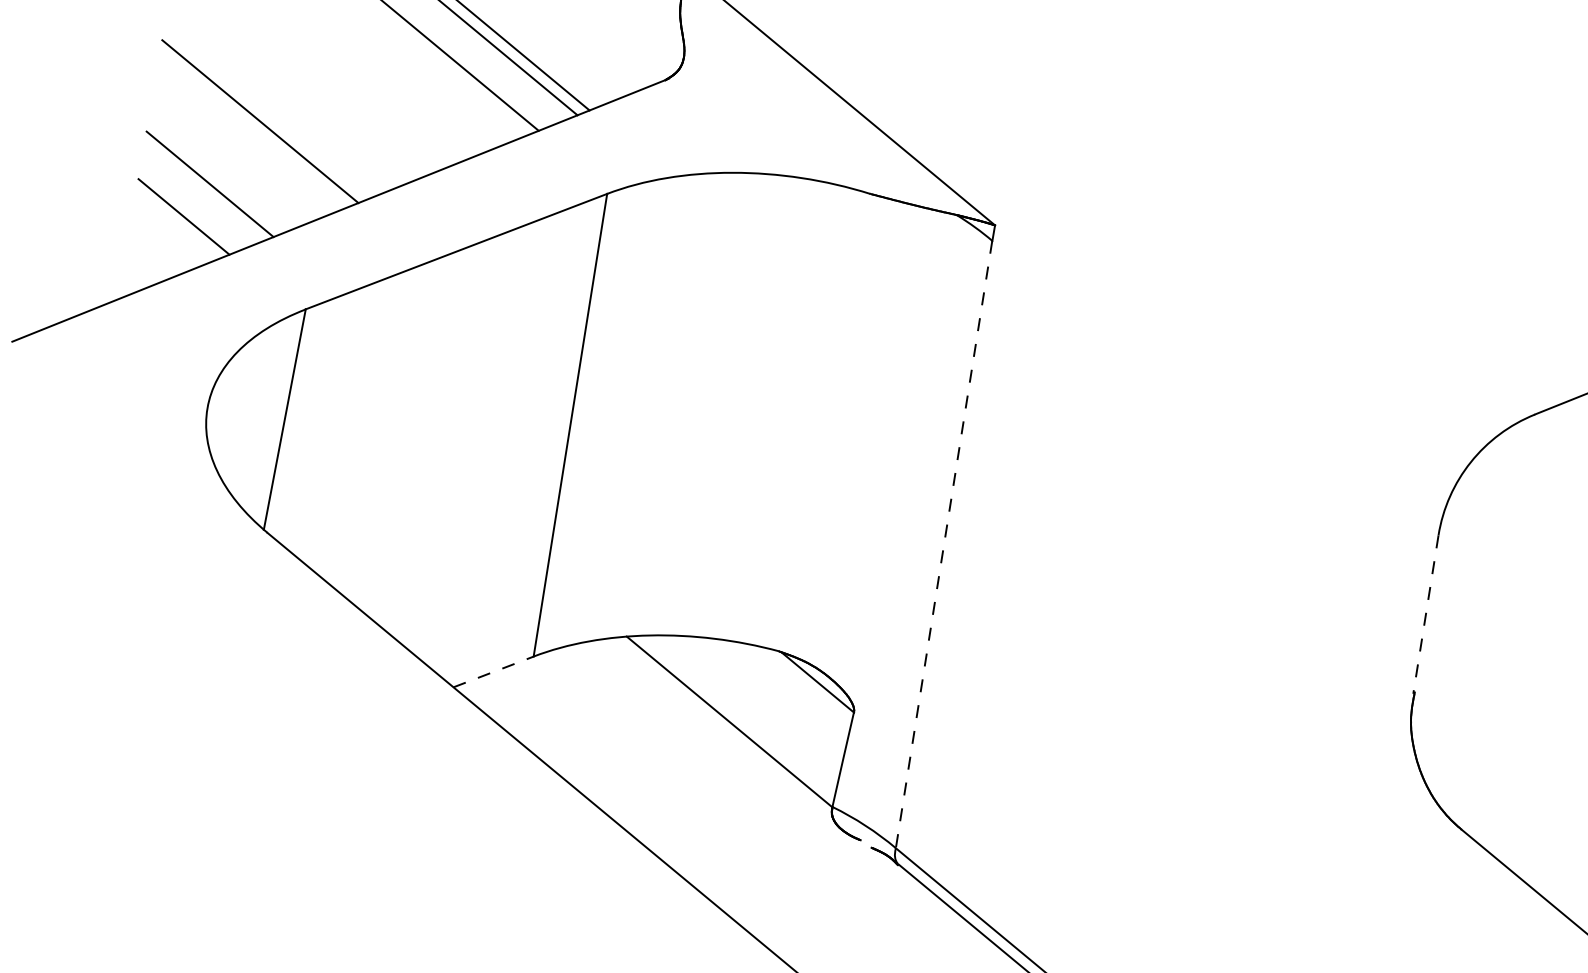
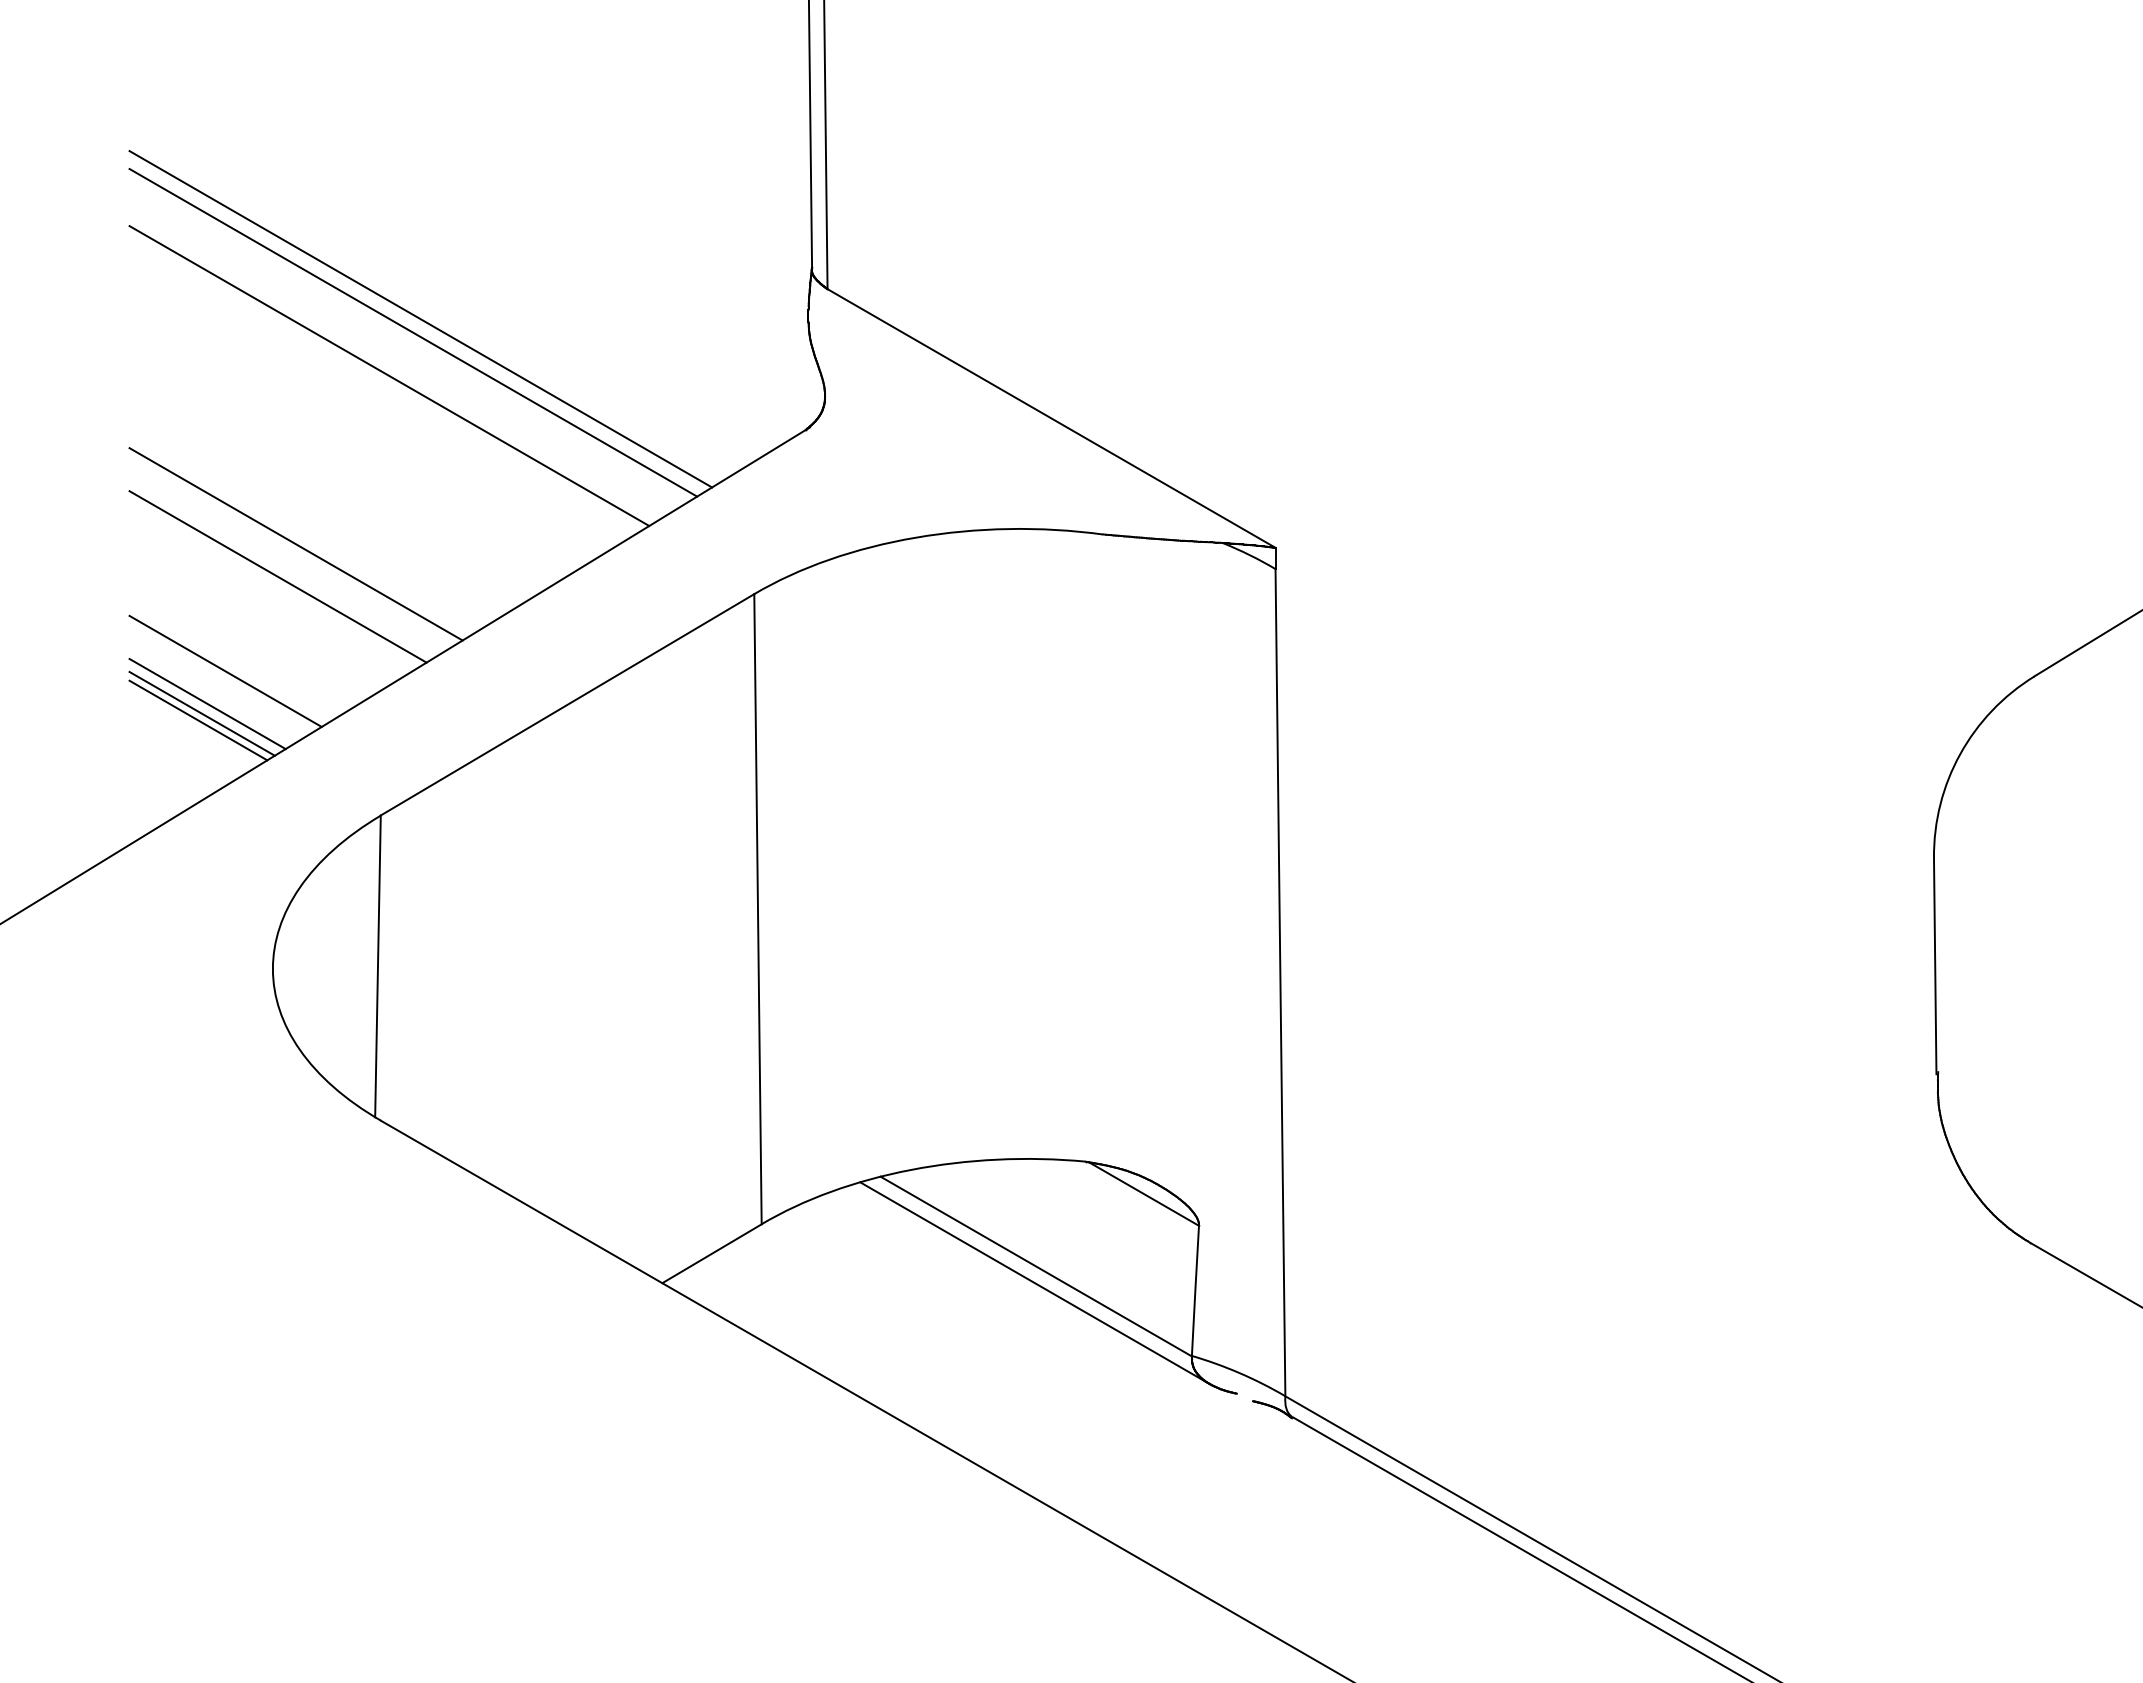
line: (277, 100) -> (295, 544), added
line: (192, 205) -> (207, 703), added
line: (187, 212) -> (201, 713), added
line: (944, 544) -> (1280, 982), dashed -> solid
line: (1426, 614) -> (1935, 966), dashed -> solid
line: (493, 671) -> (712, 1253), dashed -> solid
line: (726, 733) -> (1034, 1282), added

